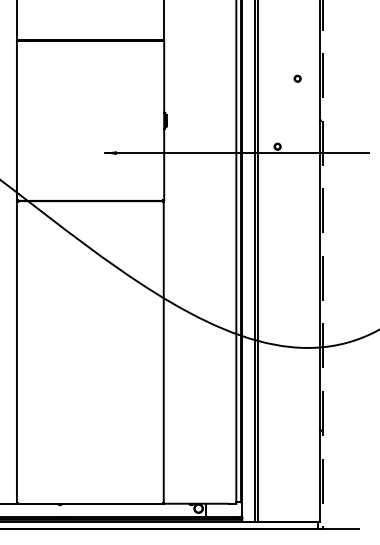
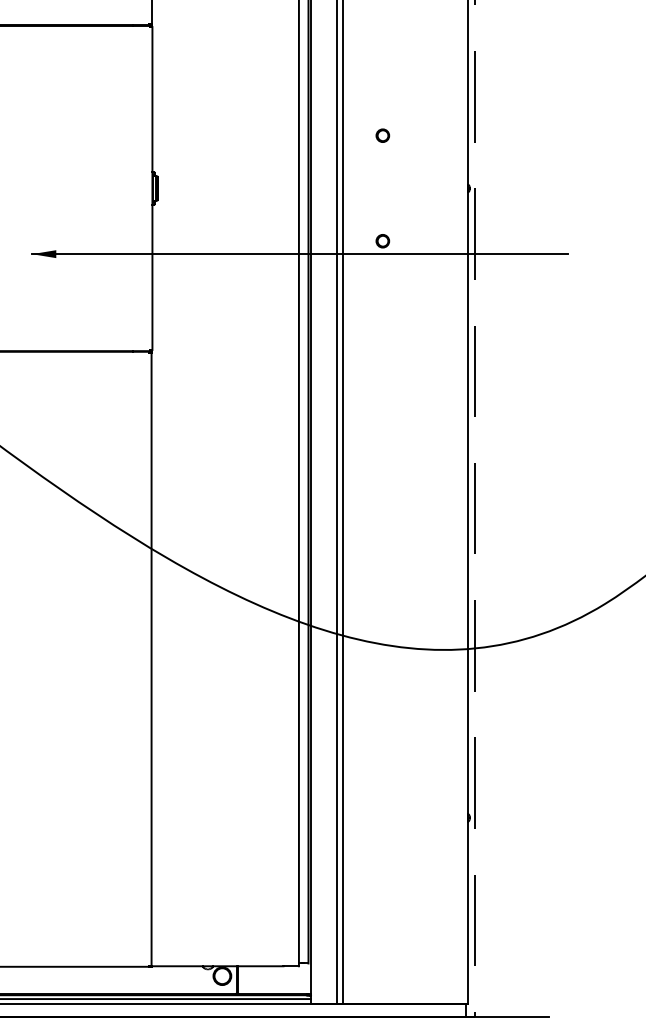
part: (297, 78) -> (382, 135), moved

